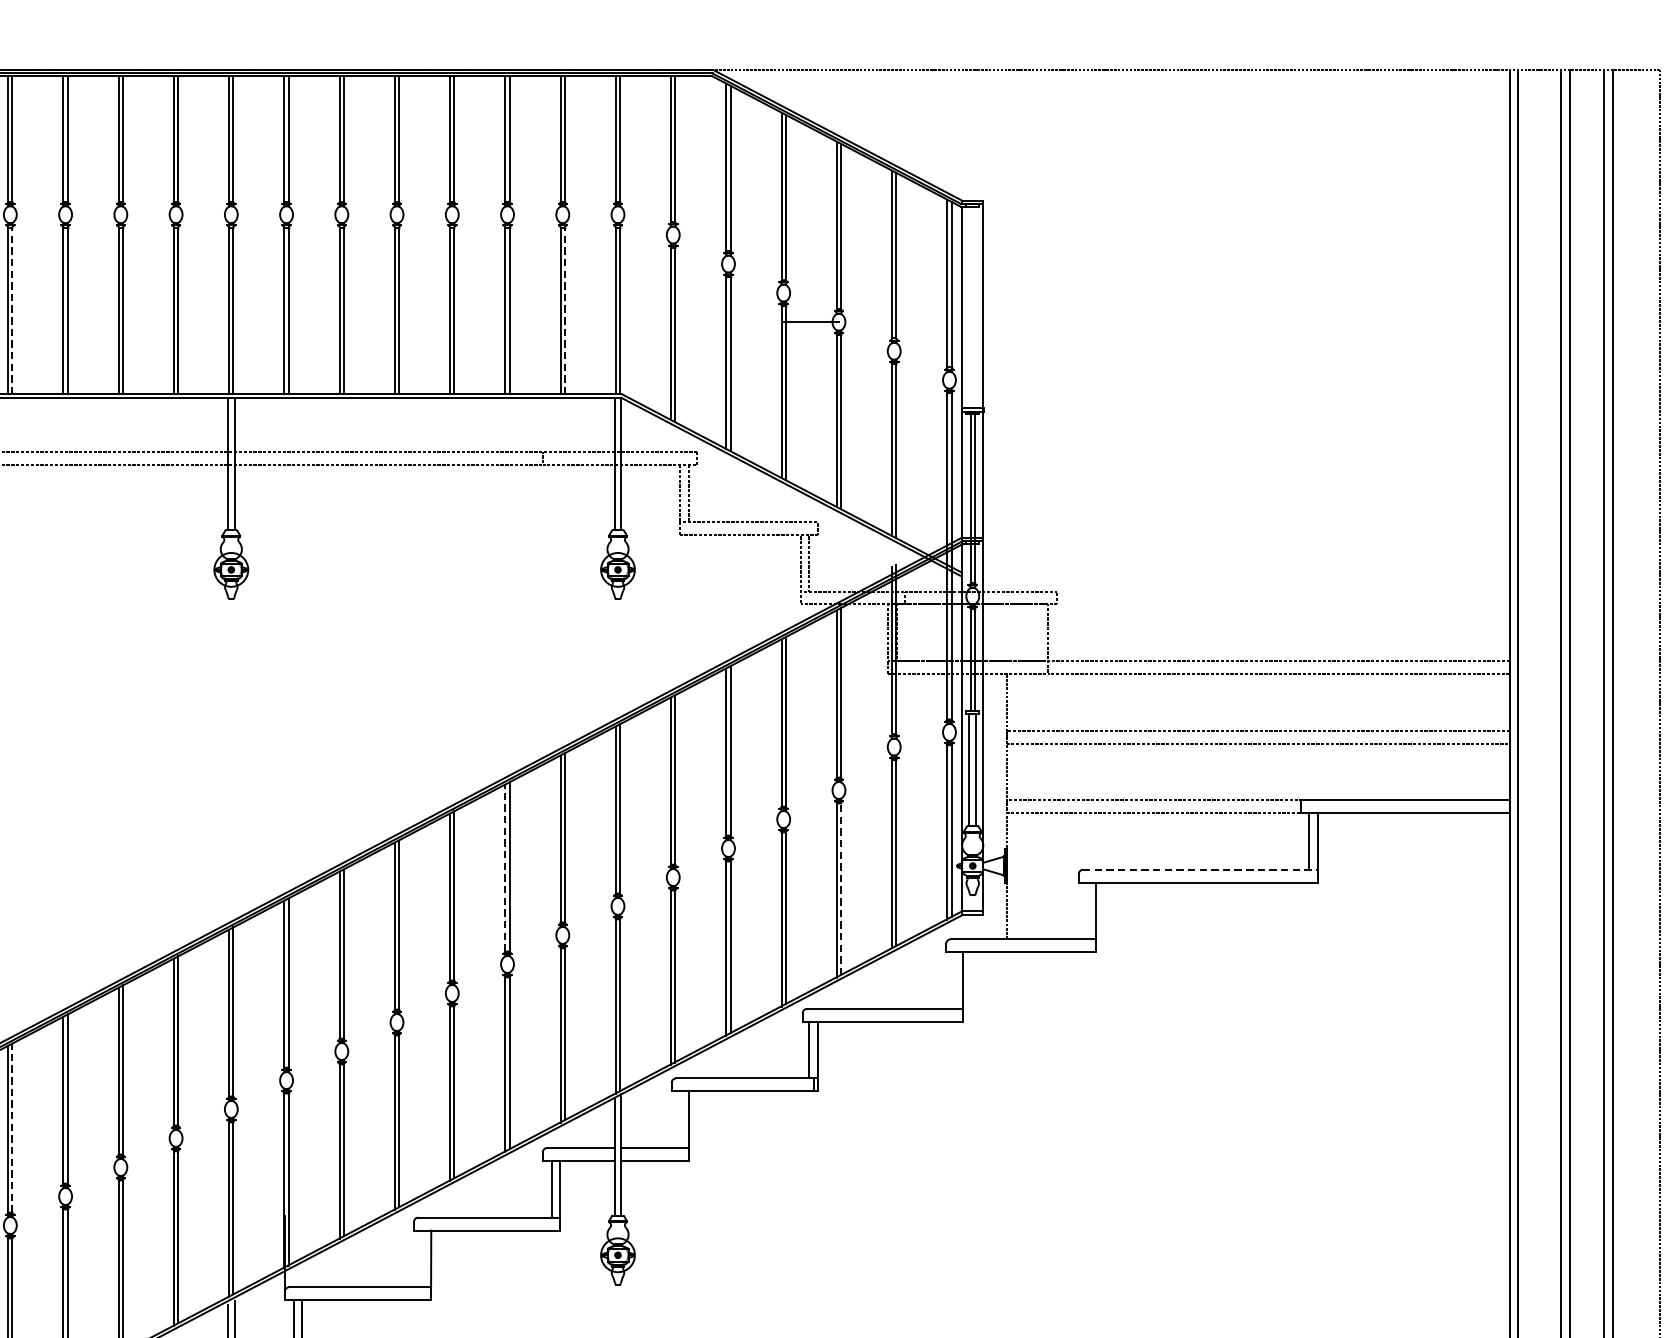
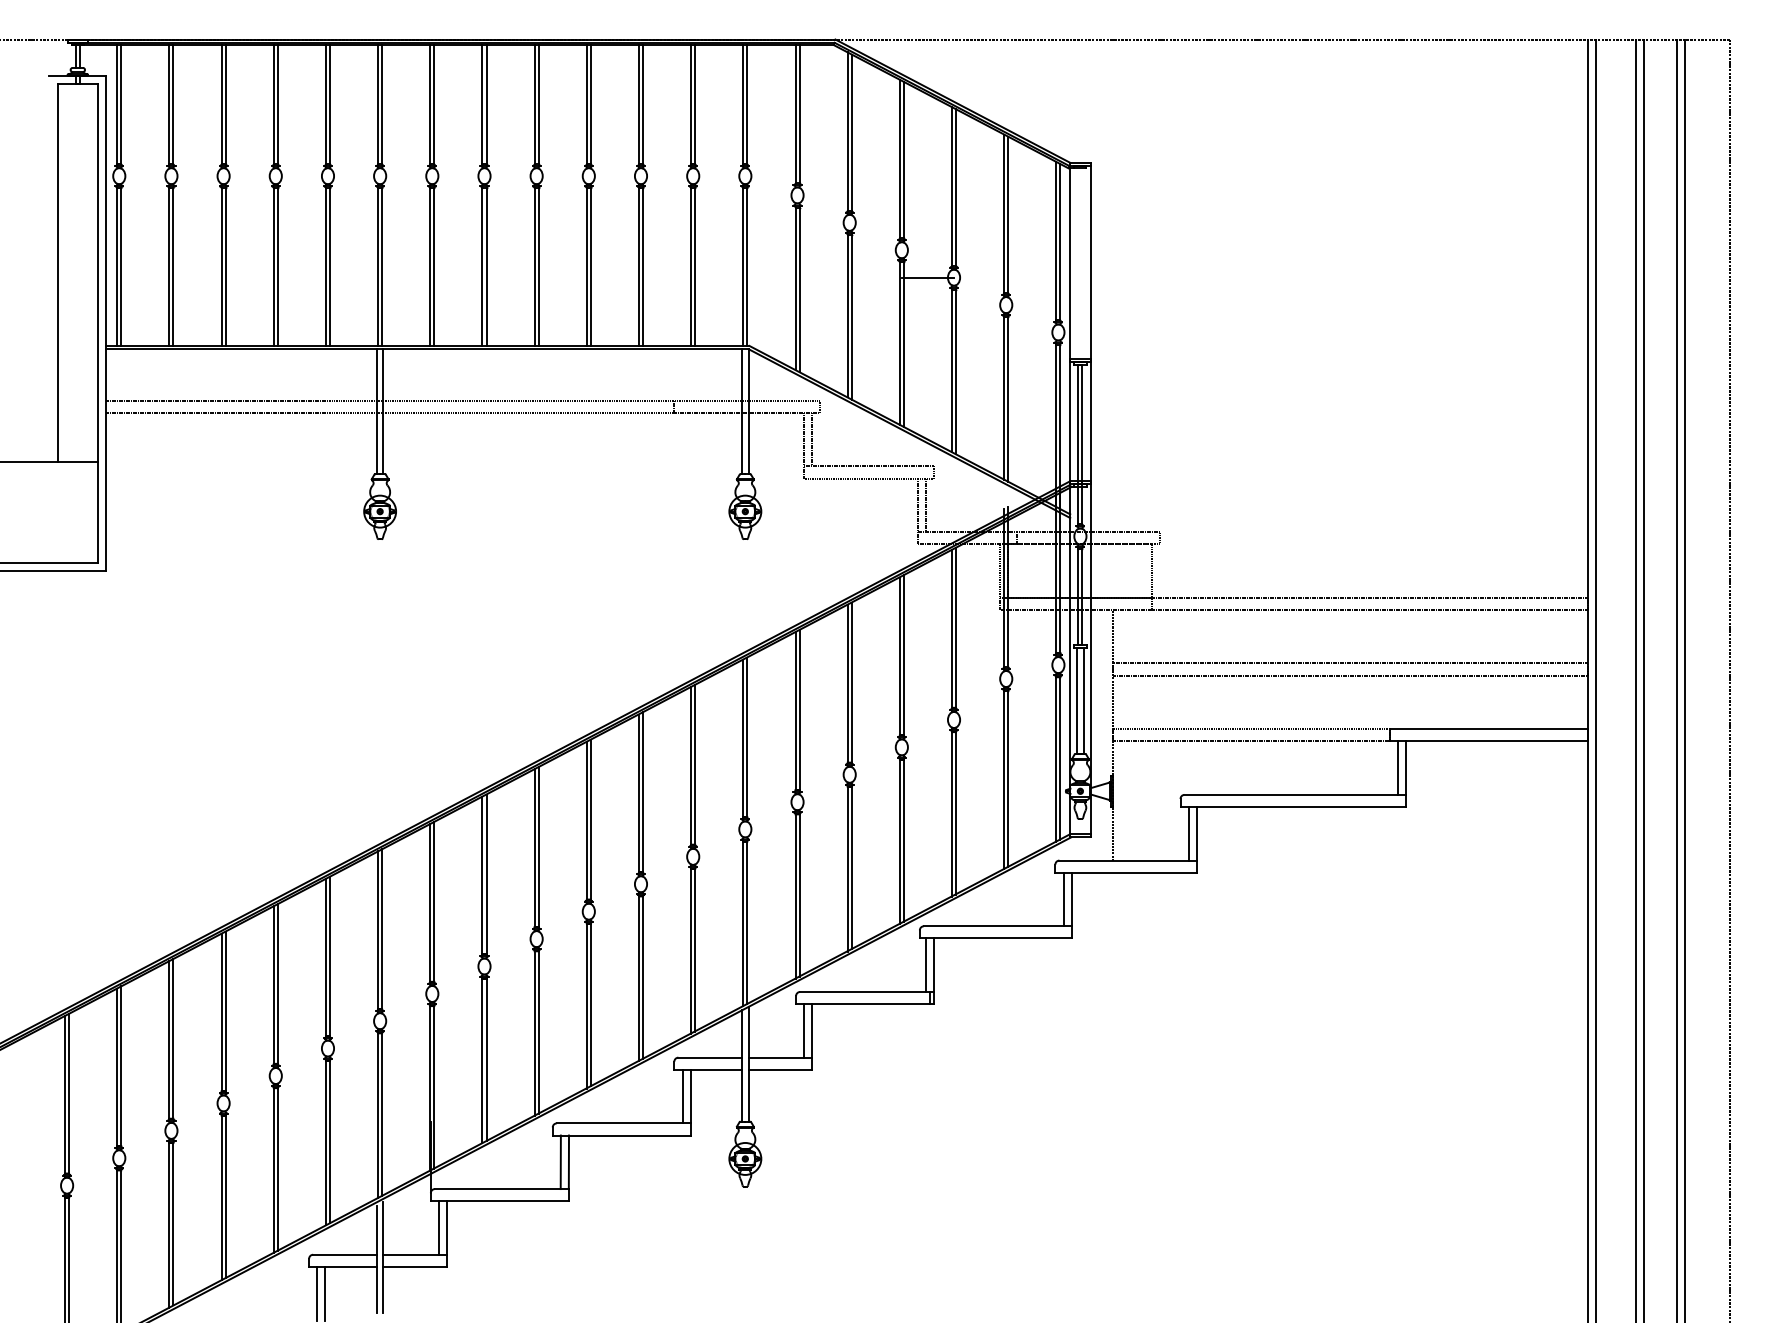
line: (12, 311) -> (173, 267), dashed -> solid
line: (565, 311) -> (695, 267), dashed -> solid
line: (504, 868) -> (638, 793), dashed -> solid
line: (1200, 869) -> (1295, 794), dashed -> solid
line: (841, 888) -> (956, 812), dashed -> solid
line: (1087, 910) -> (1188, 833), added
line: (954, 980) -> (1063, 899), added
line: (680, 1119) -> (804, 1030), added
line: (12, 1127) -> (173, 1038), dashed -> solid
line: (422, 1259) -> (560, 1162), added

